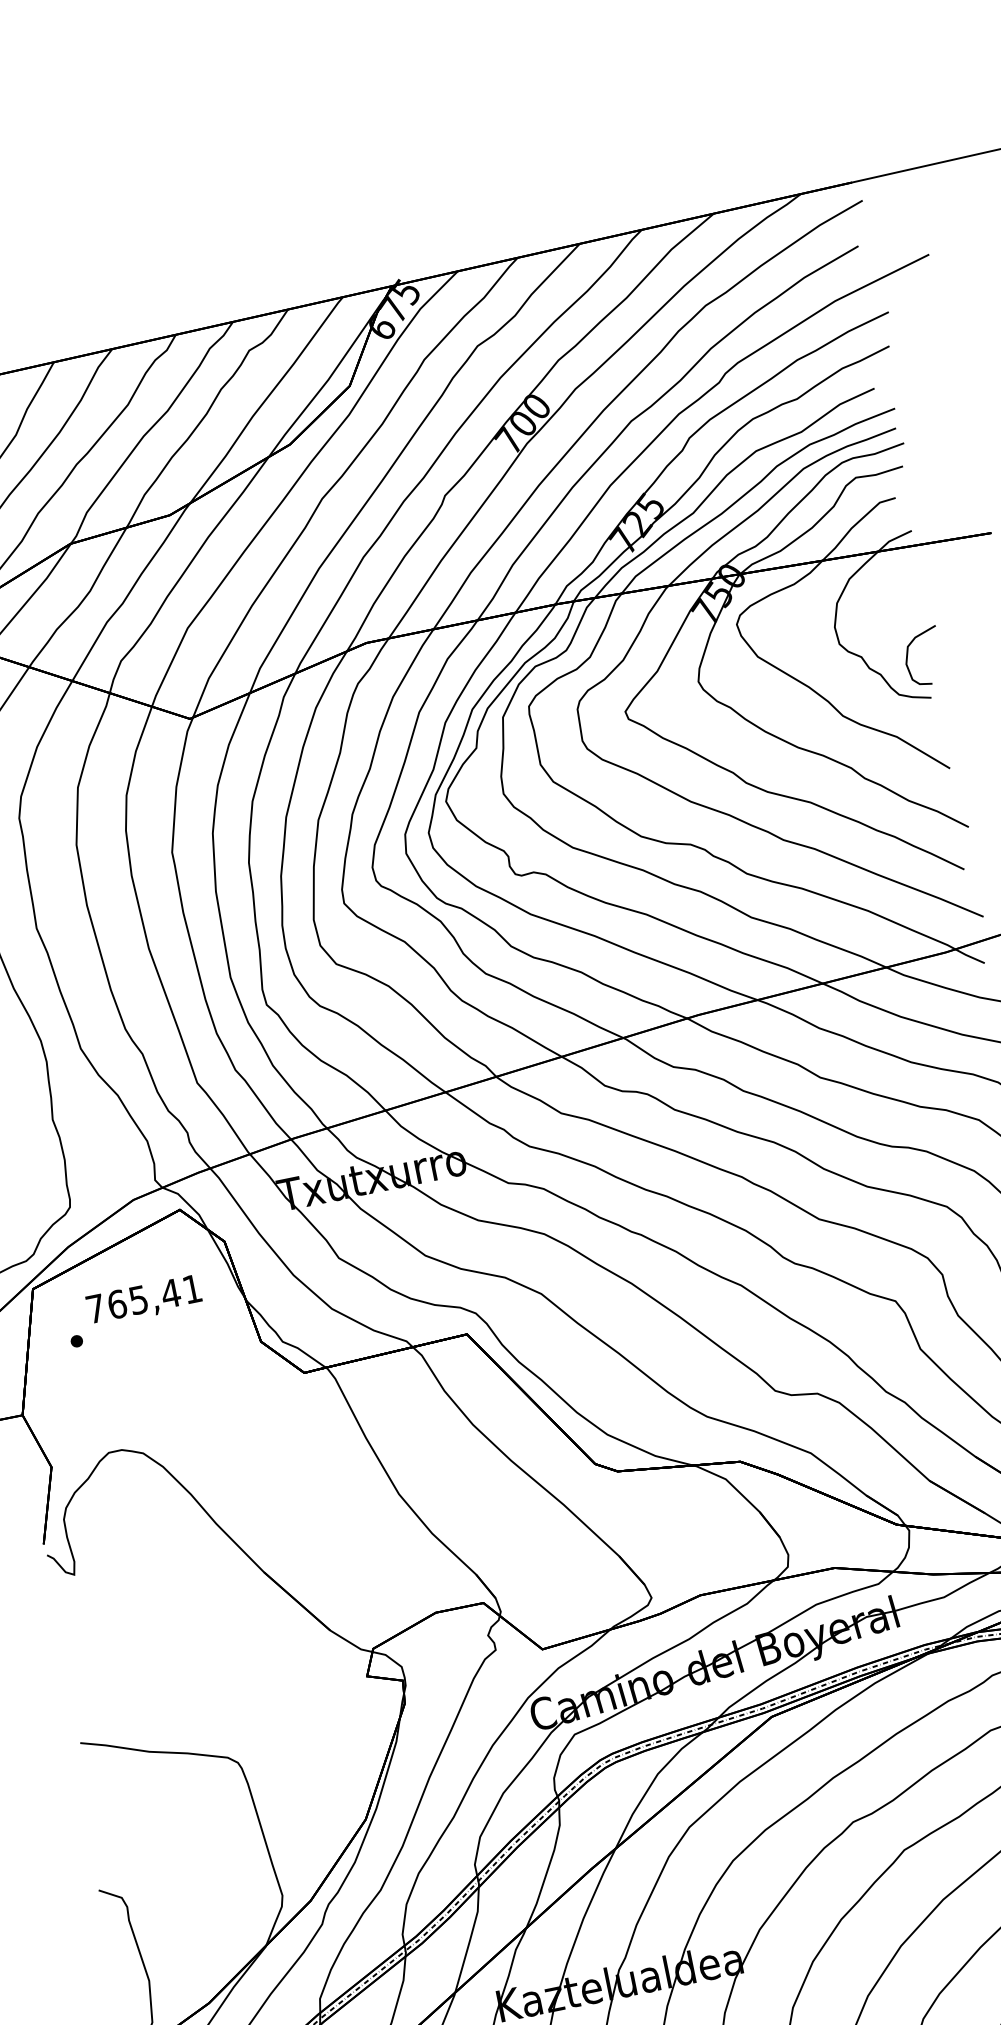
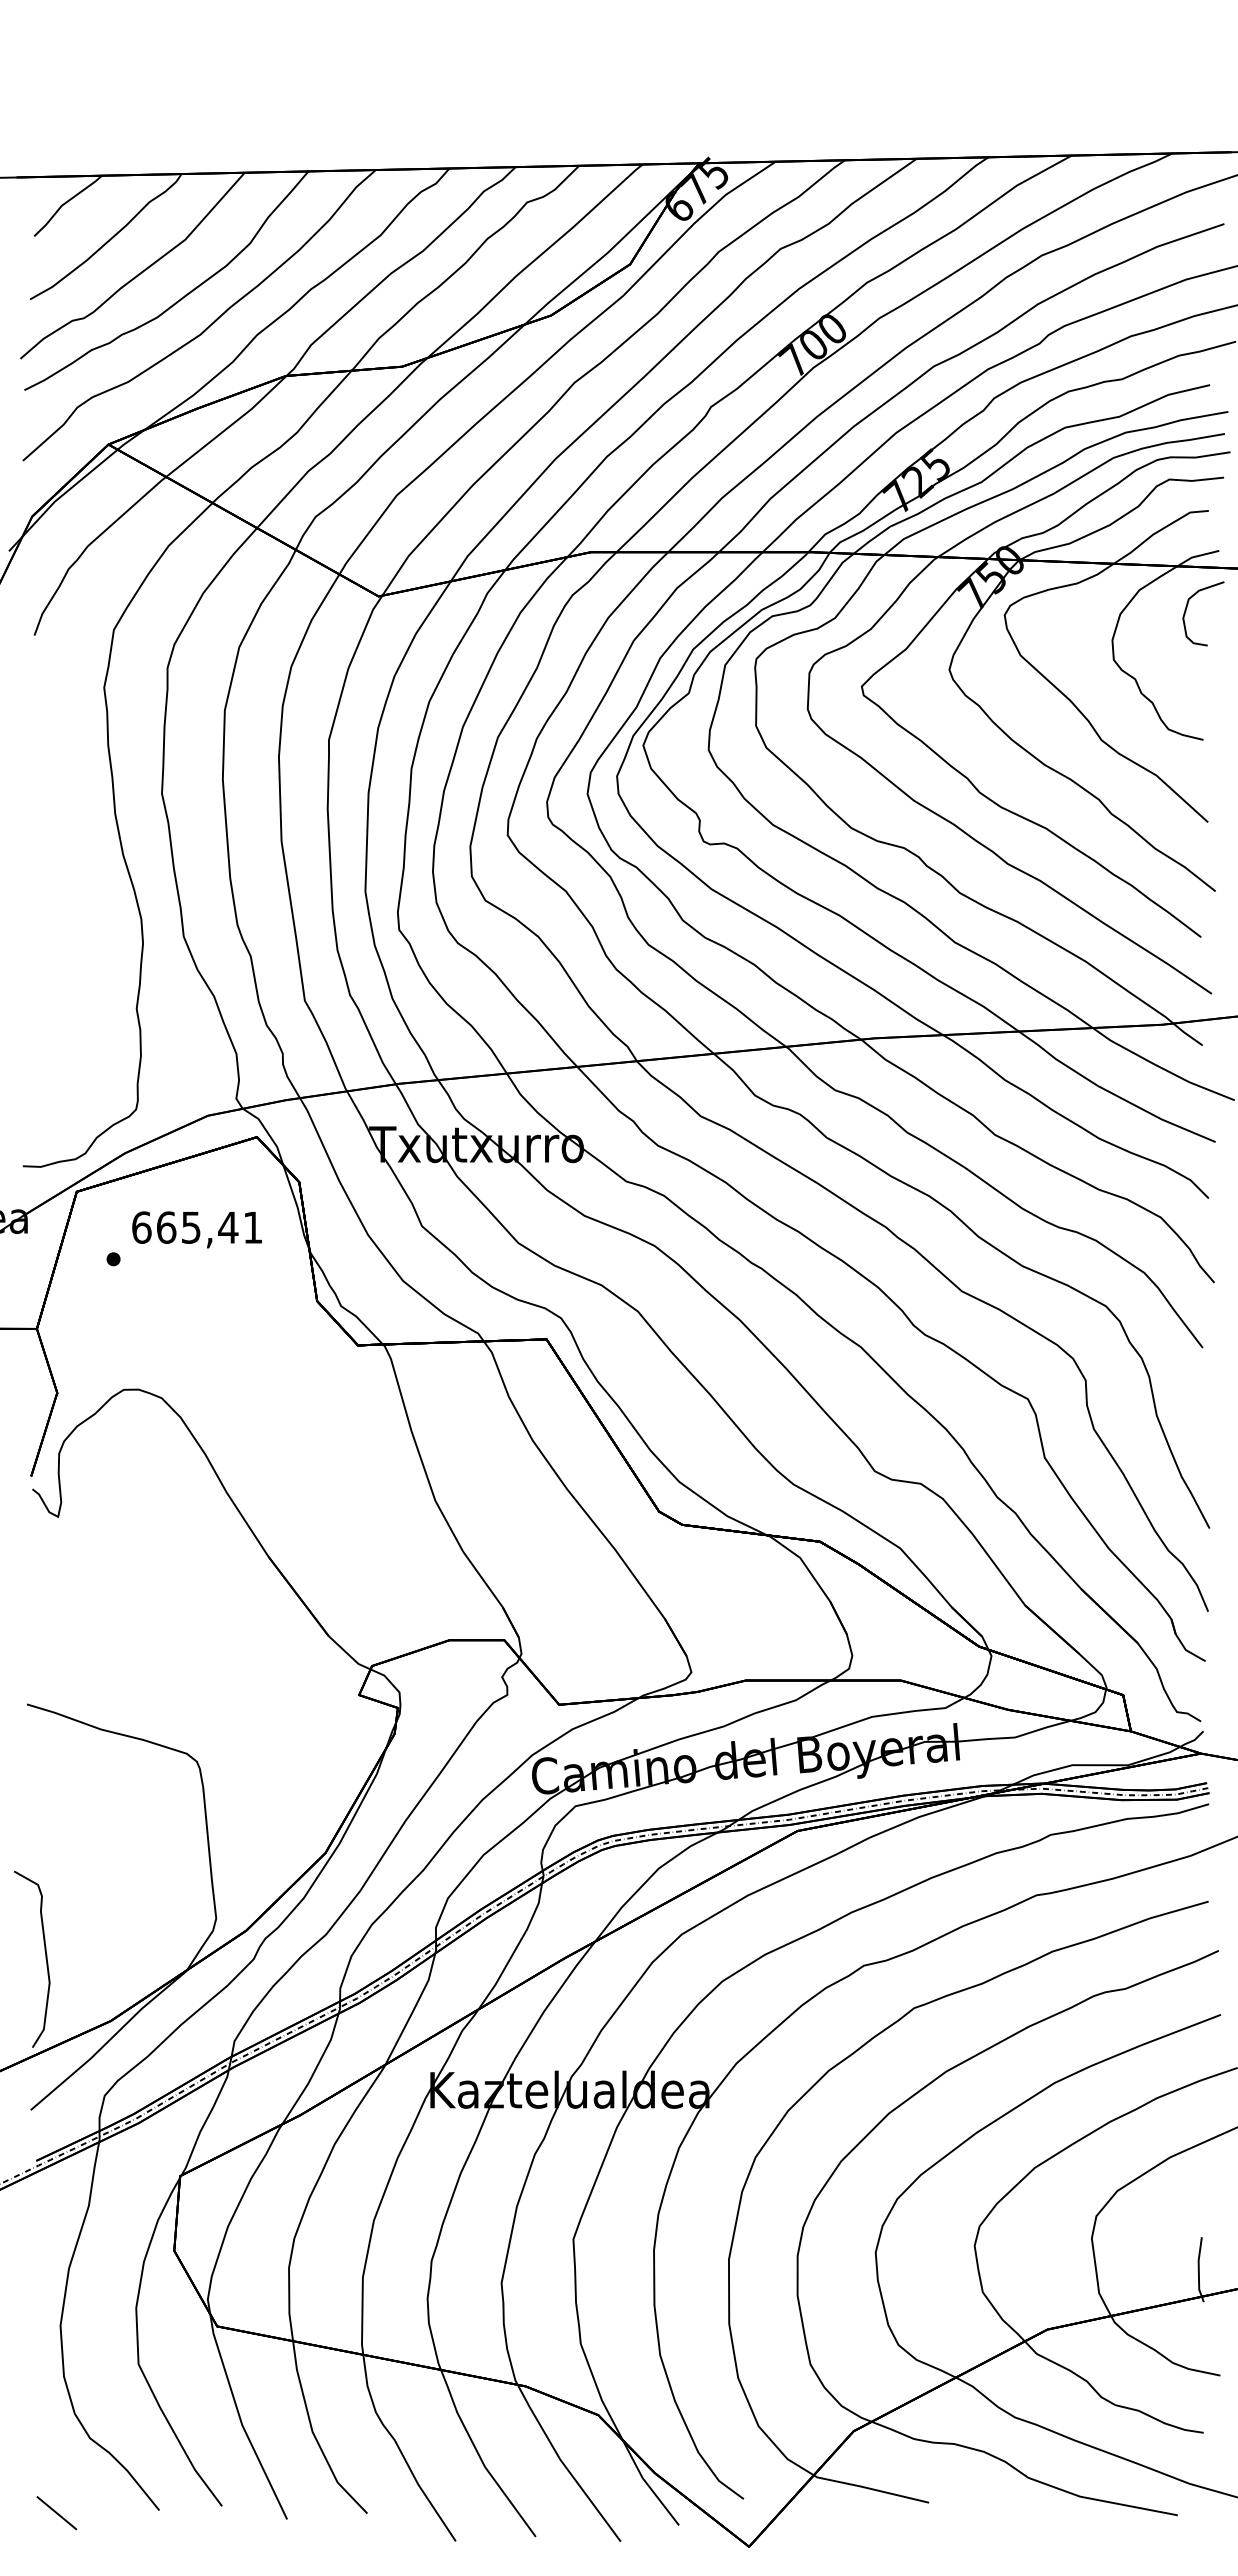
curve: (908, 654) -> (1187, 607), moved
text: (95, 1308) -> (141, 1227), 765,41 -> 665,41

